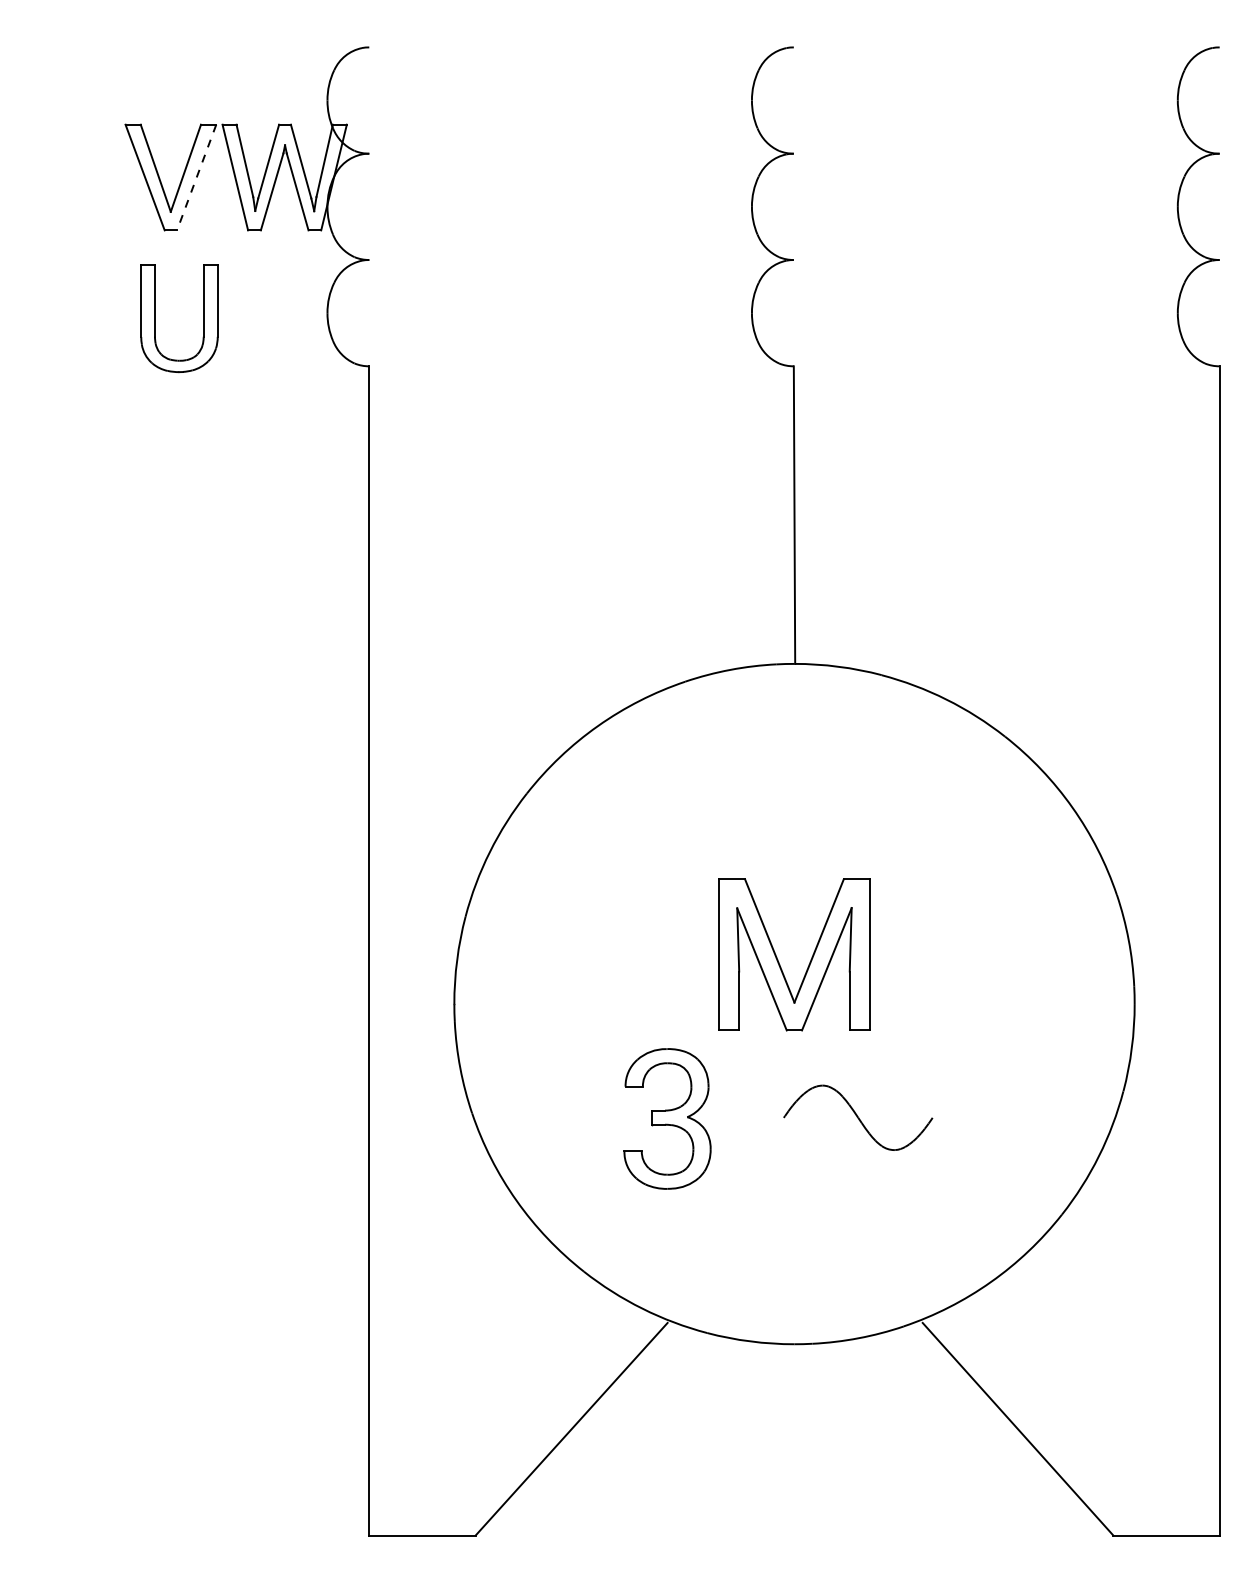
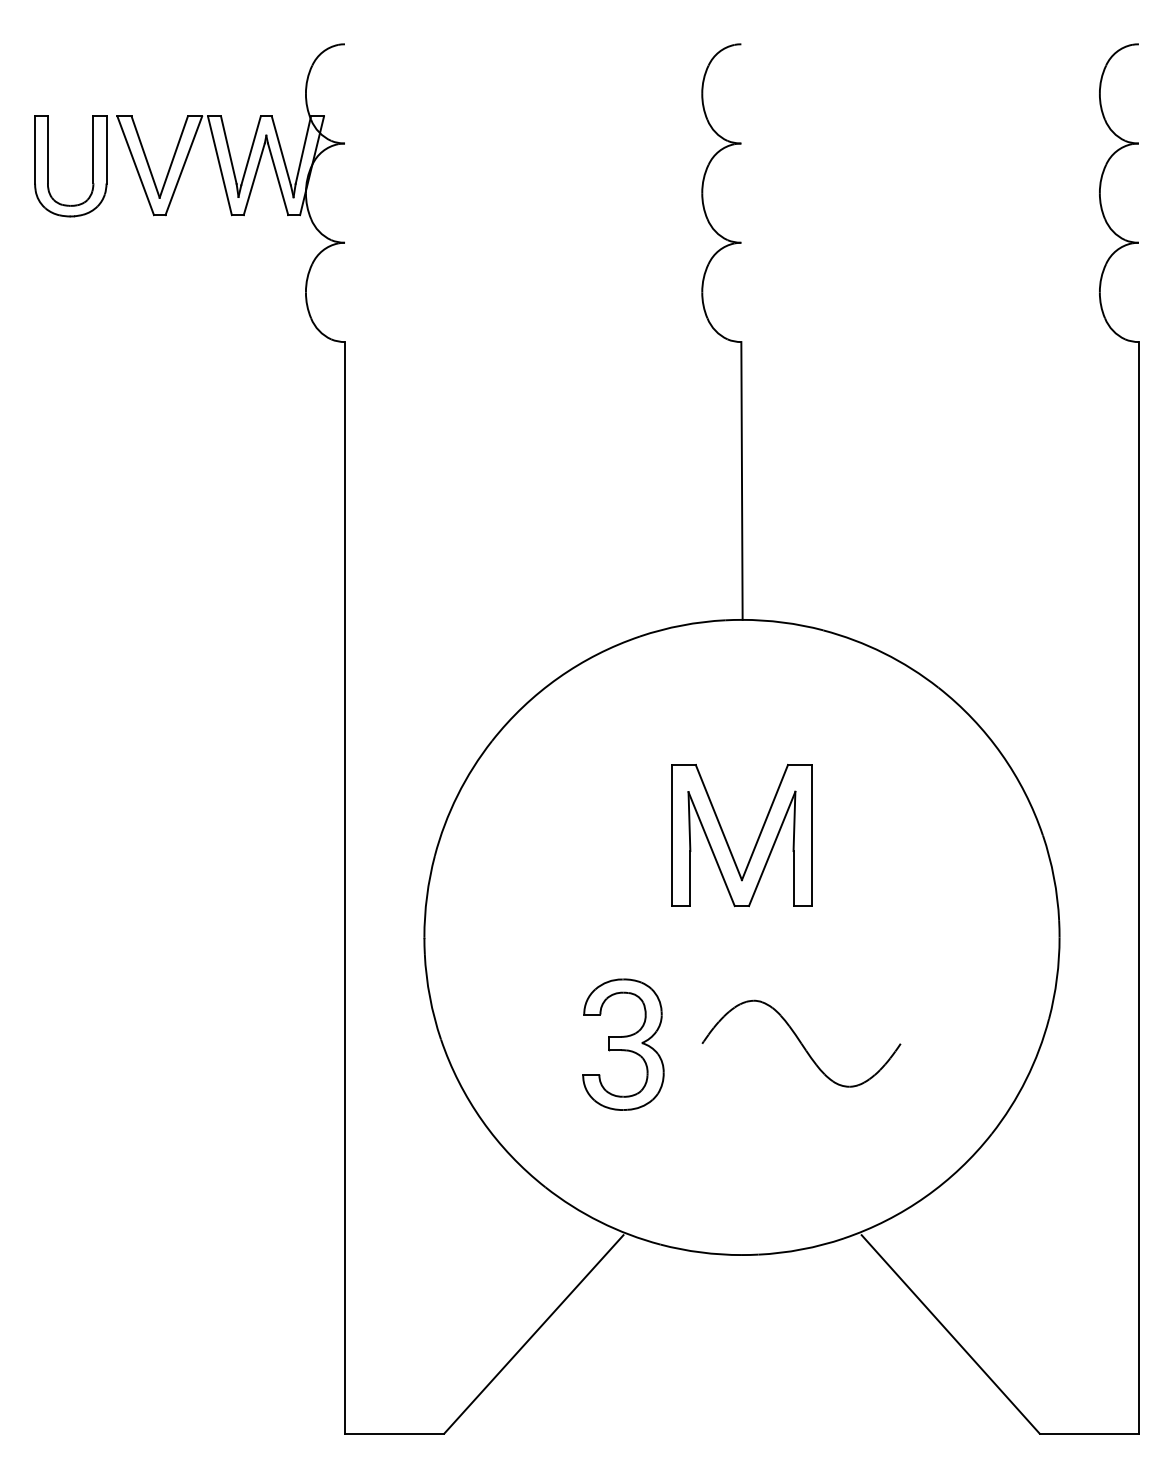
line: (196, 177) -> (183, 165), dashed -> solid
part: (155, 318) -> (48, 166), moved
part: (778, 960) -> (727, 840), moved
part: (858, 1117) -> (801, 1043), size x1.43

